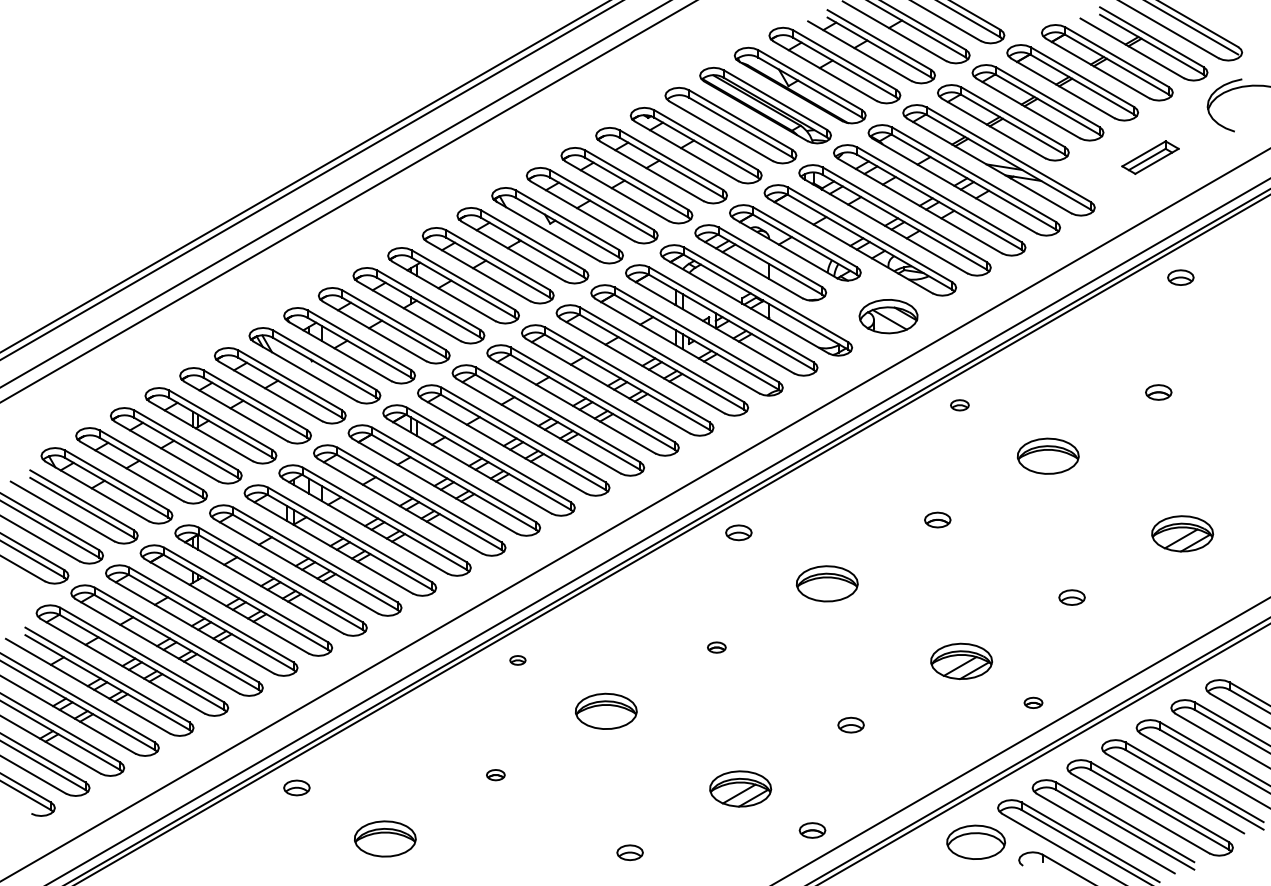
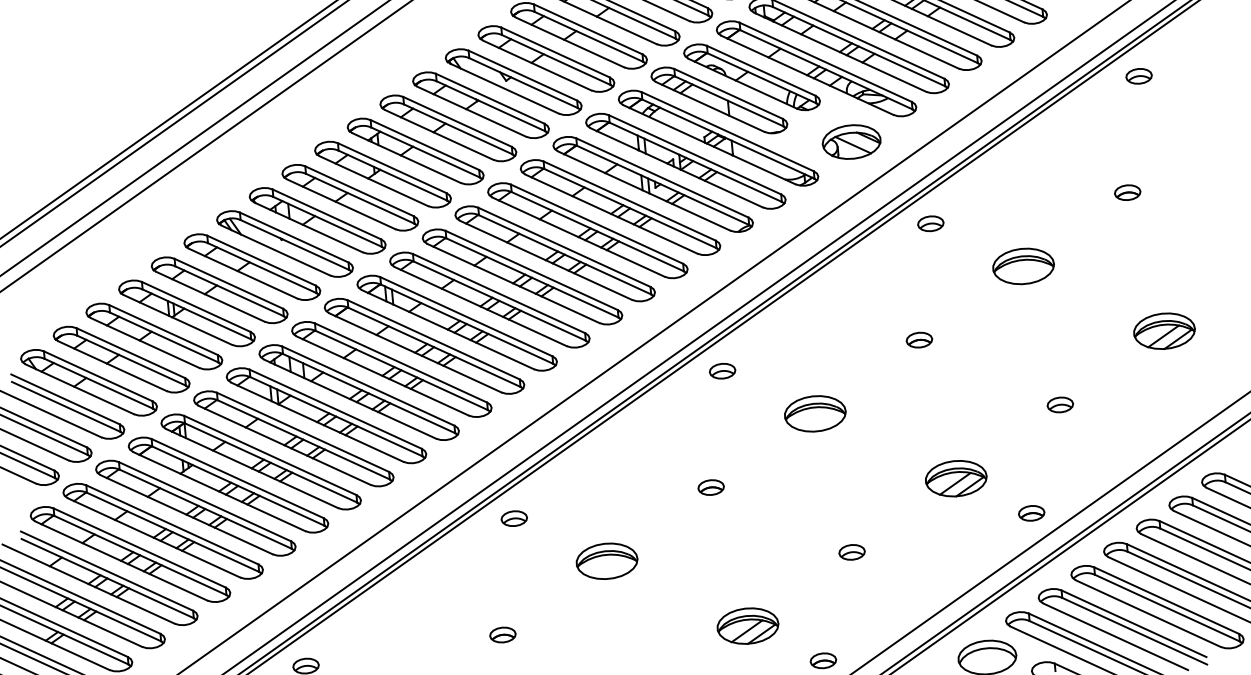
part: (959, 405) -> (930, 224), size x1.43
part: (716, 647) -> (710, 487), size x1.43
part: (517, 660) -> (513, 518), size x1.67
part: (1033, 702) -> (1031, 512), size x1.43
part: (495, 774) -> (502, 634), size x1.43

